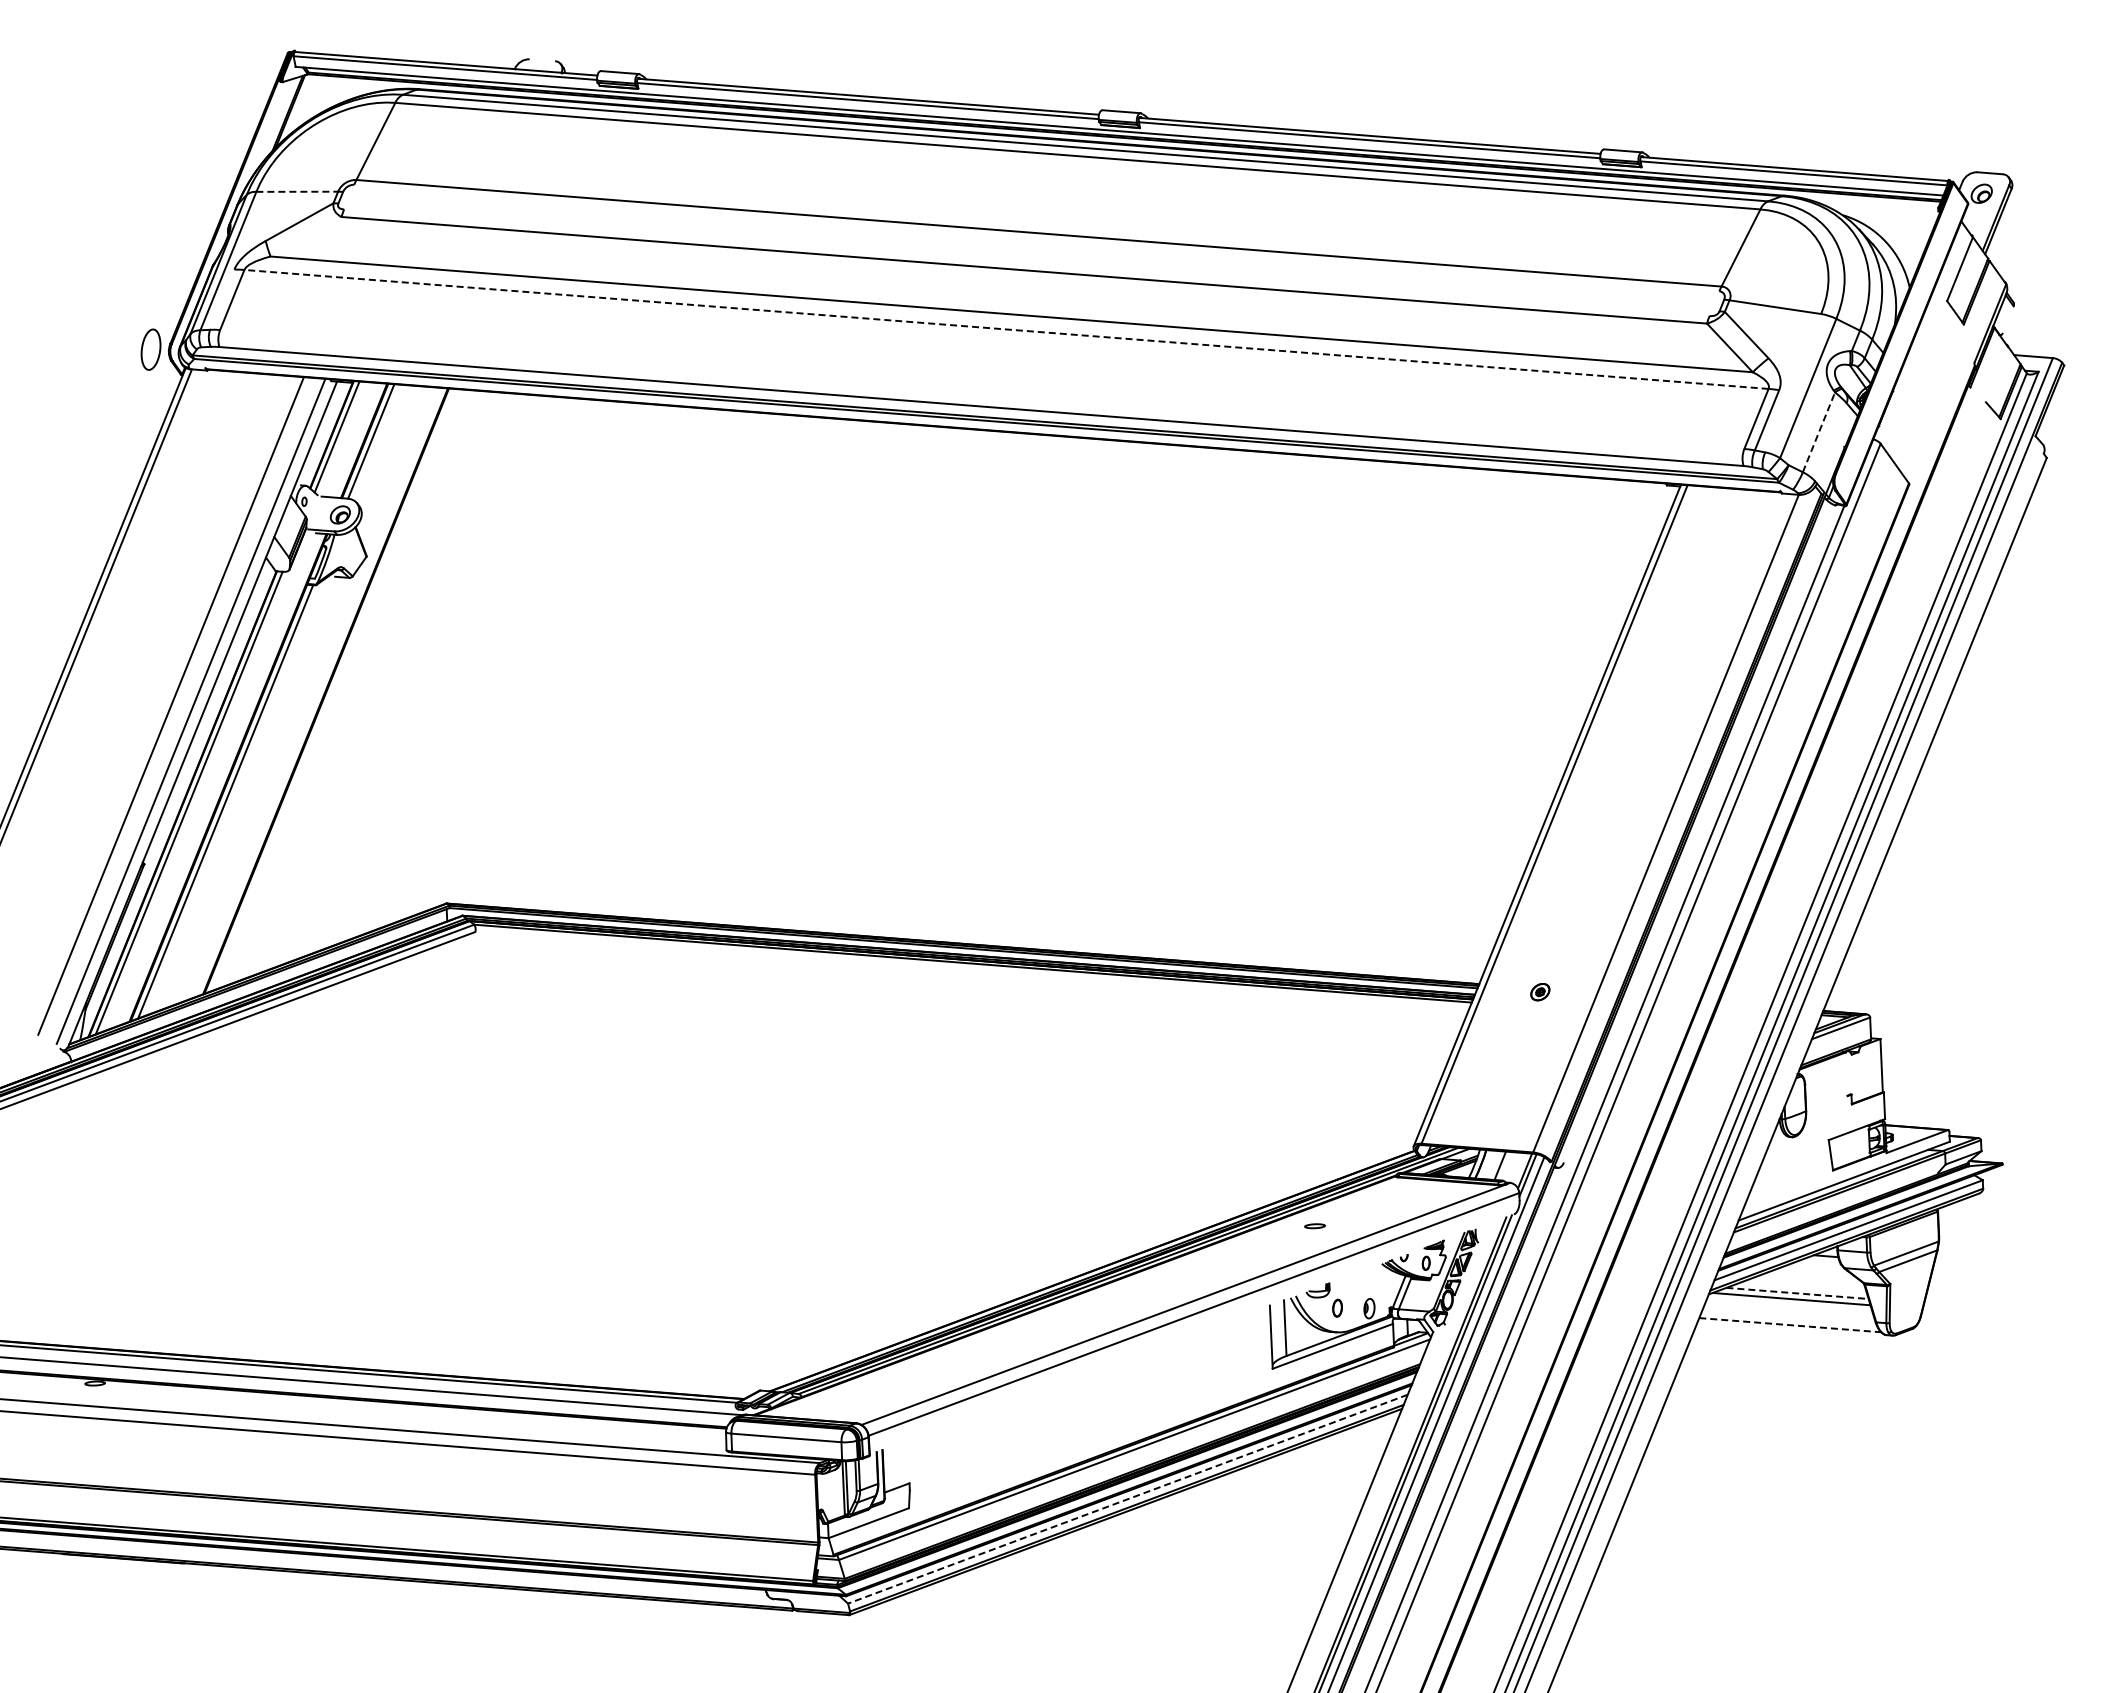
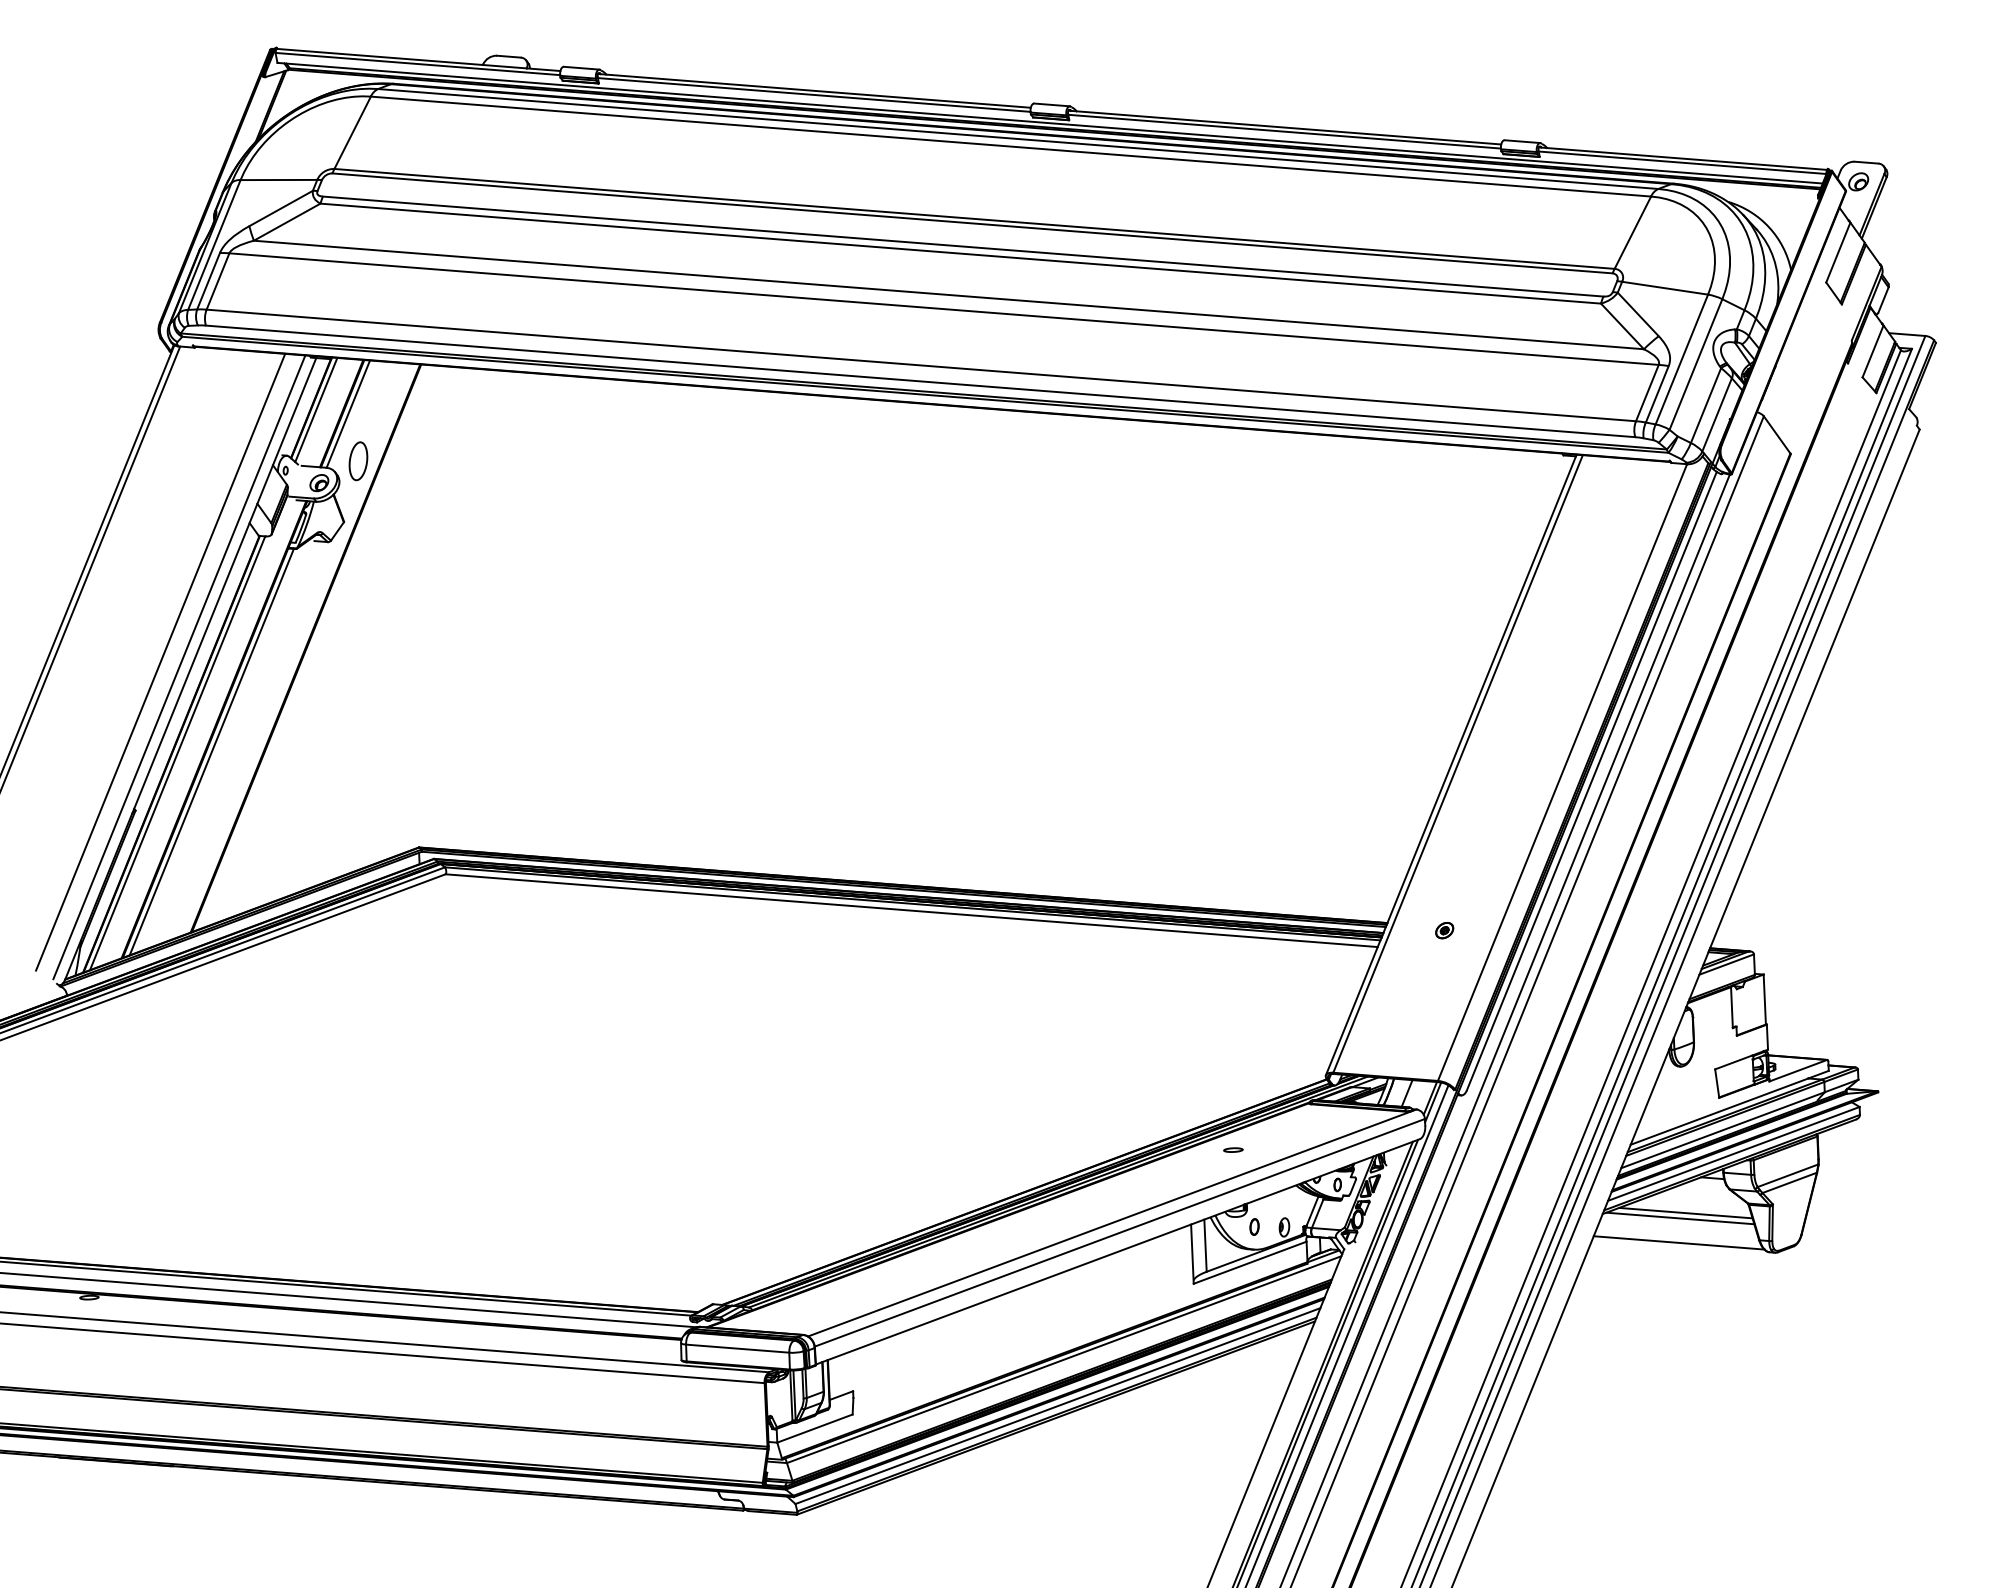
line: (542, 60) -> (508, 56), added
line: (297, 191) -> (279, 179), dashed -> solid
line: (305, 236) -> (286, 221), added
line: (1036, 237) -> (972, 222), added
line: (1026, 262) -> (962, 246), added
line: (222, 299) -> (208, 281), added
line: (2007, 319) -> (1882, 299), added
line: (1006, 329) -> (944, 309), dashed -> solid
part: (150, 349) -> (357, 461), moved
line: (1996, 374) -> (1872, 351), added
line: (1793, 383) -> (1682, 359), added
line: (982, 389) -> (921, 365), added
line: (1819, 431) -> (1706, 404), dashed -> solid
line: (1830, 442) -> (1716, 415), added
line: (1697, 832) -> (1592, 780), added
line: (971, 970) -> (911, 910), added
line: (1846, 1074) -> (1731, 1007), added
line: (1836, 1204) -> (1722, 1129), added
line: (1798, 1293) -> (1686, 1213), dashed -> solid
line: (1790, 1325) -> (1679, 1243), dashed -> solid
line: (1191, 1334) -> (1117, 1251), added
line: (1127, 1499) -> (1057, 1406), dashed -> solid

